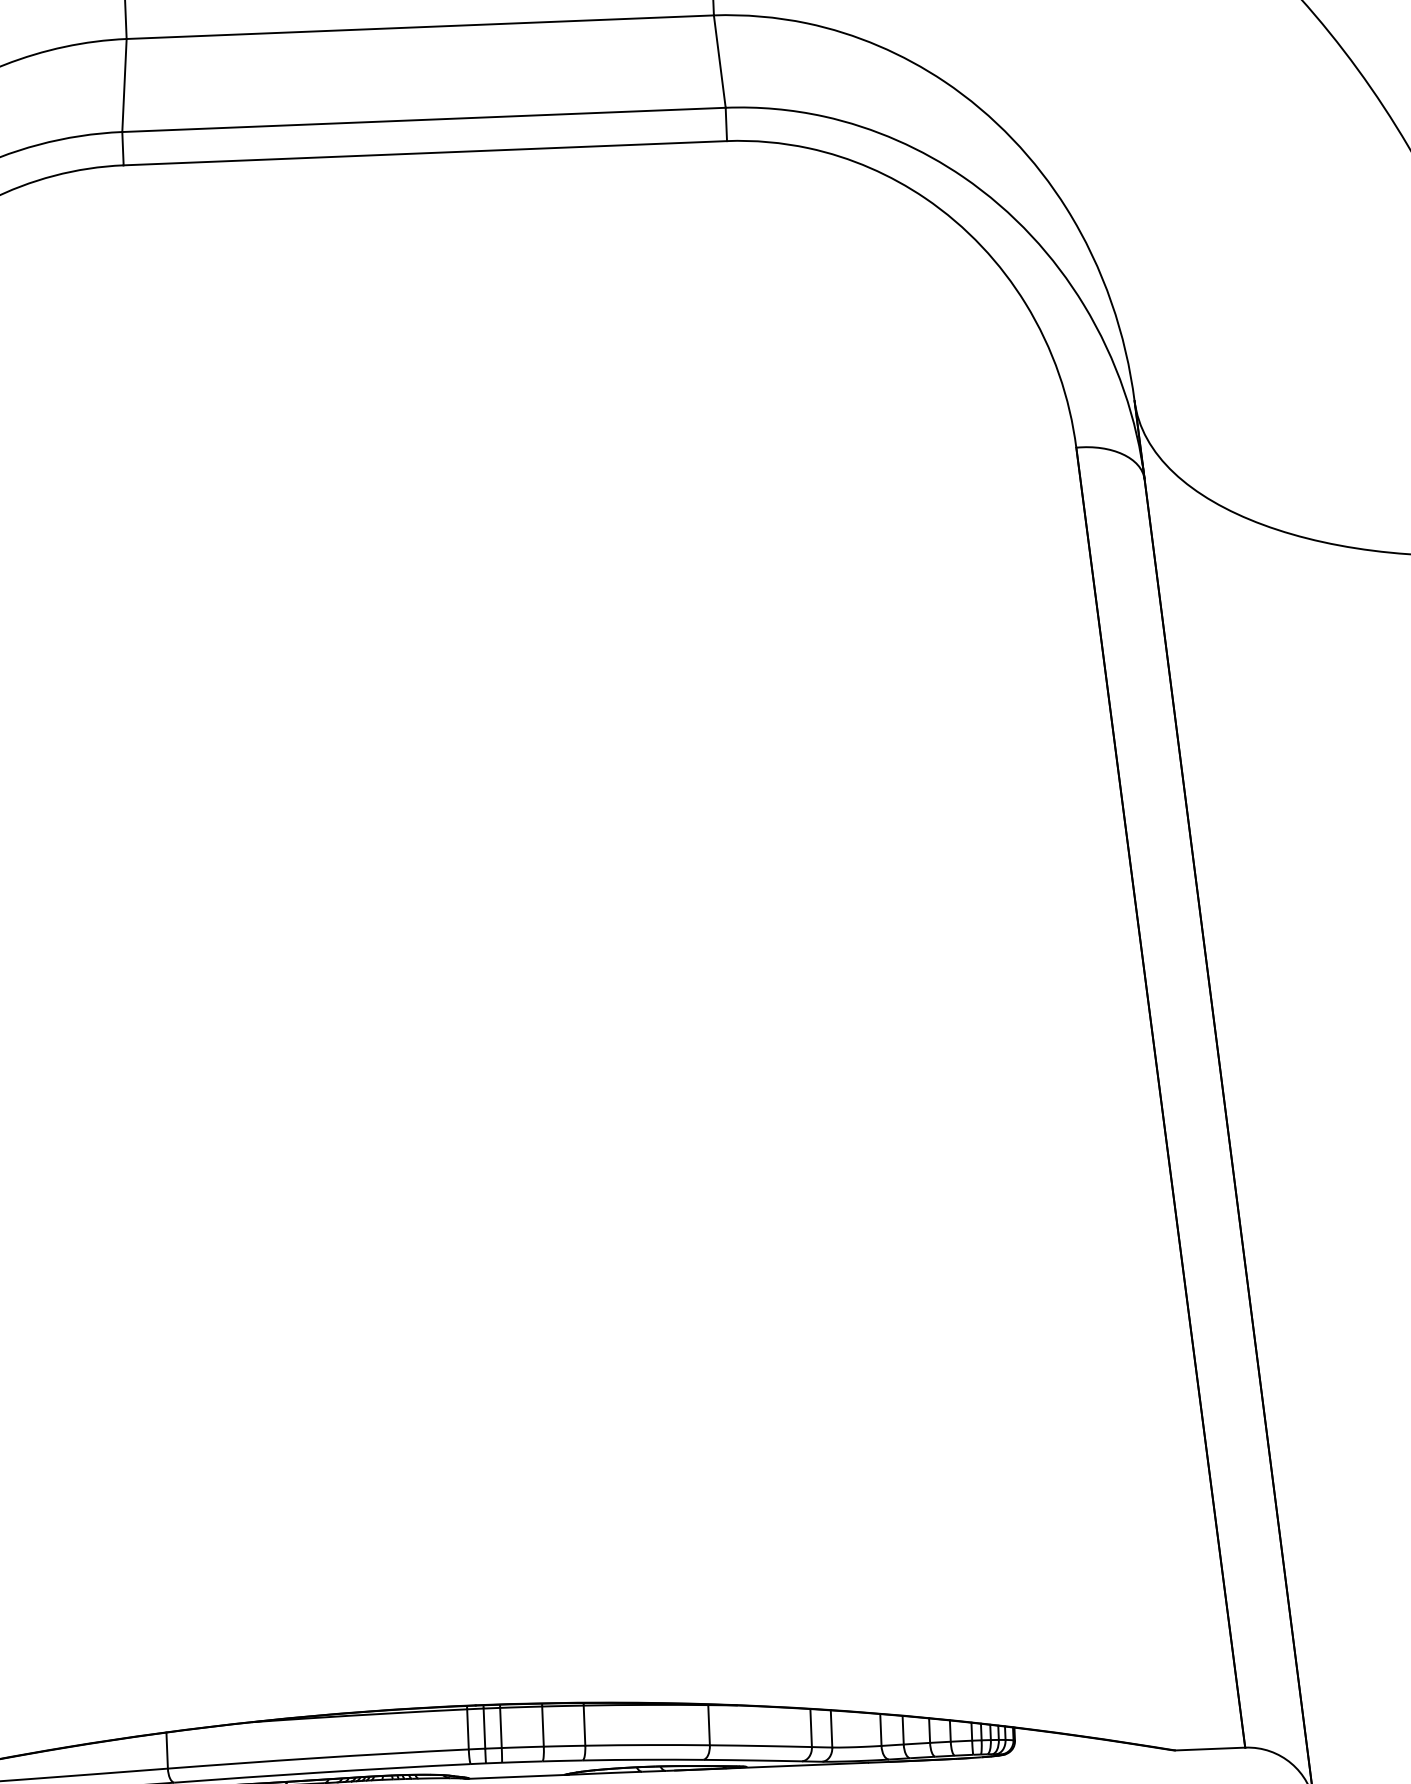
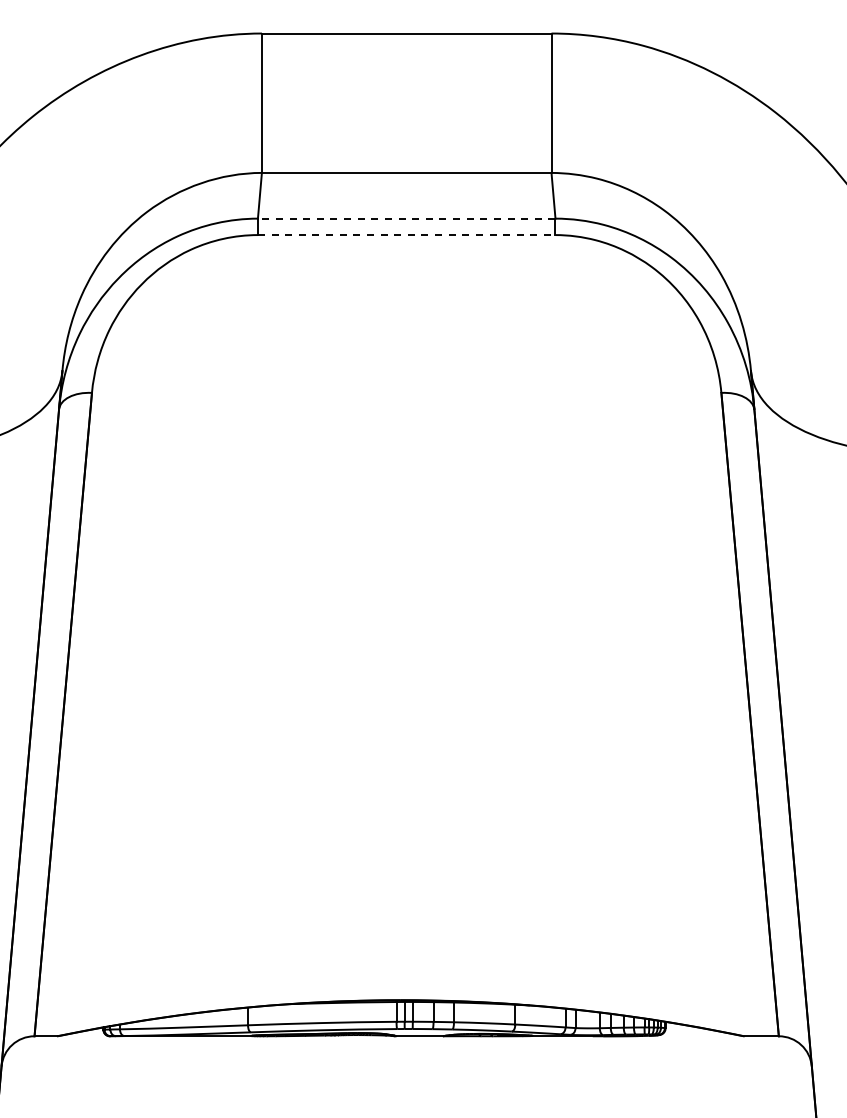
line: (423, 119) -> (406, 218), solid -> dashed
line: (424, 154) -> (406, 235), solid -> dashed

